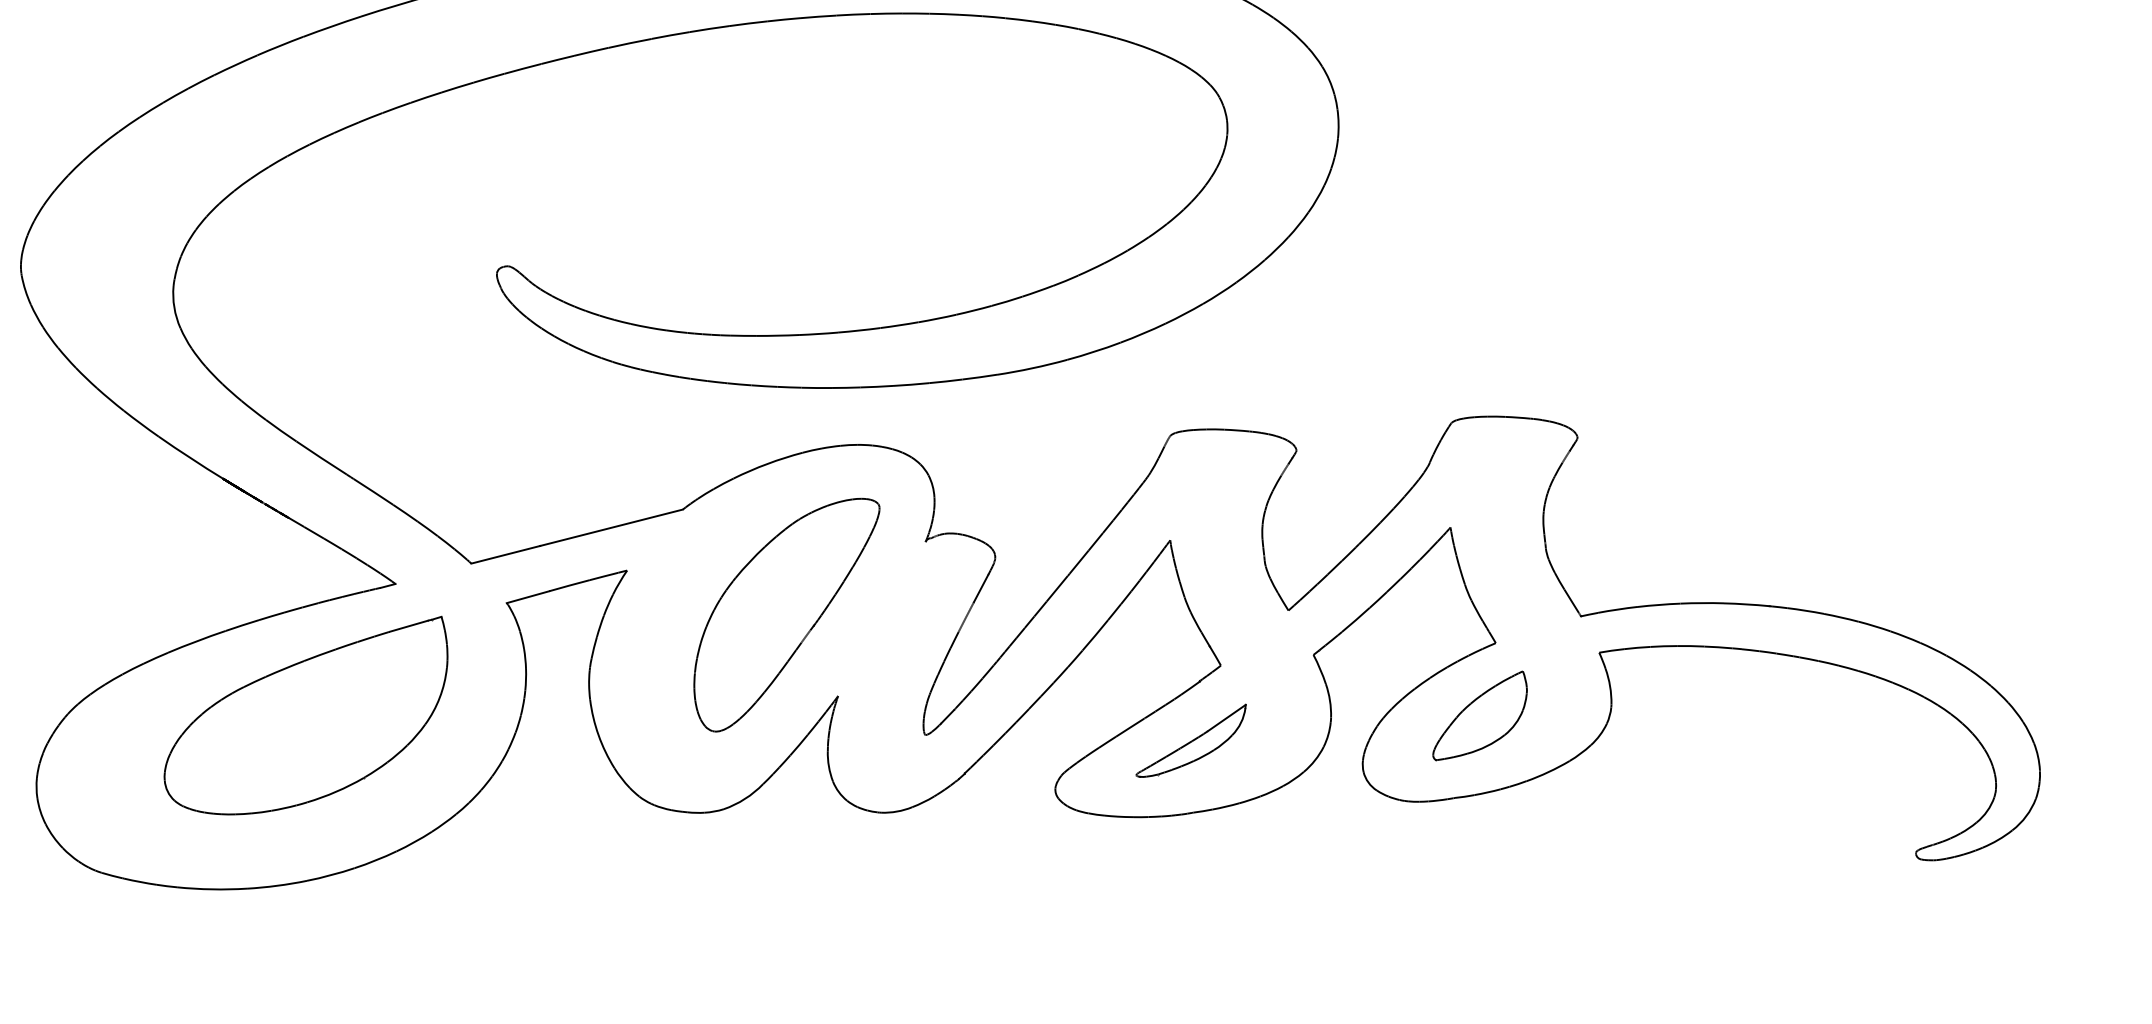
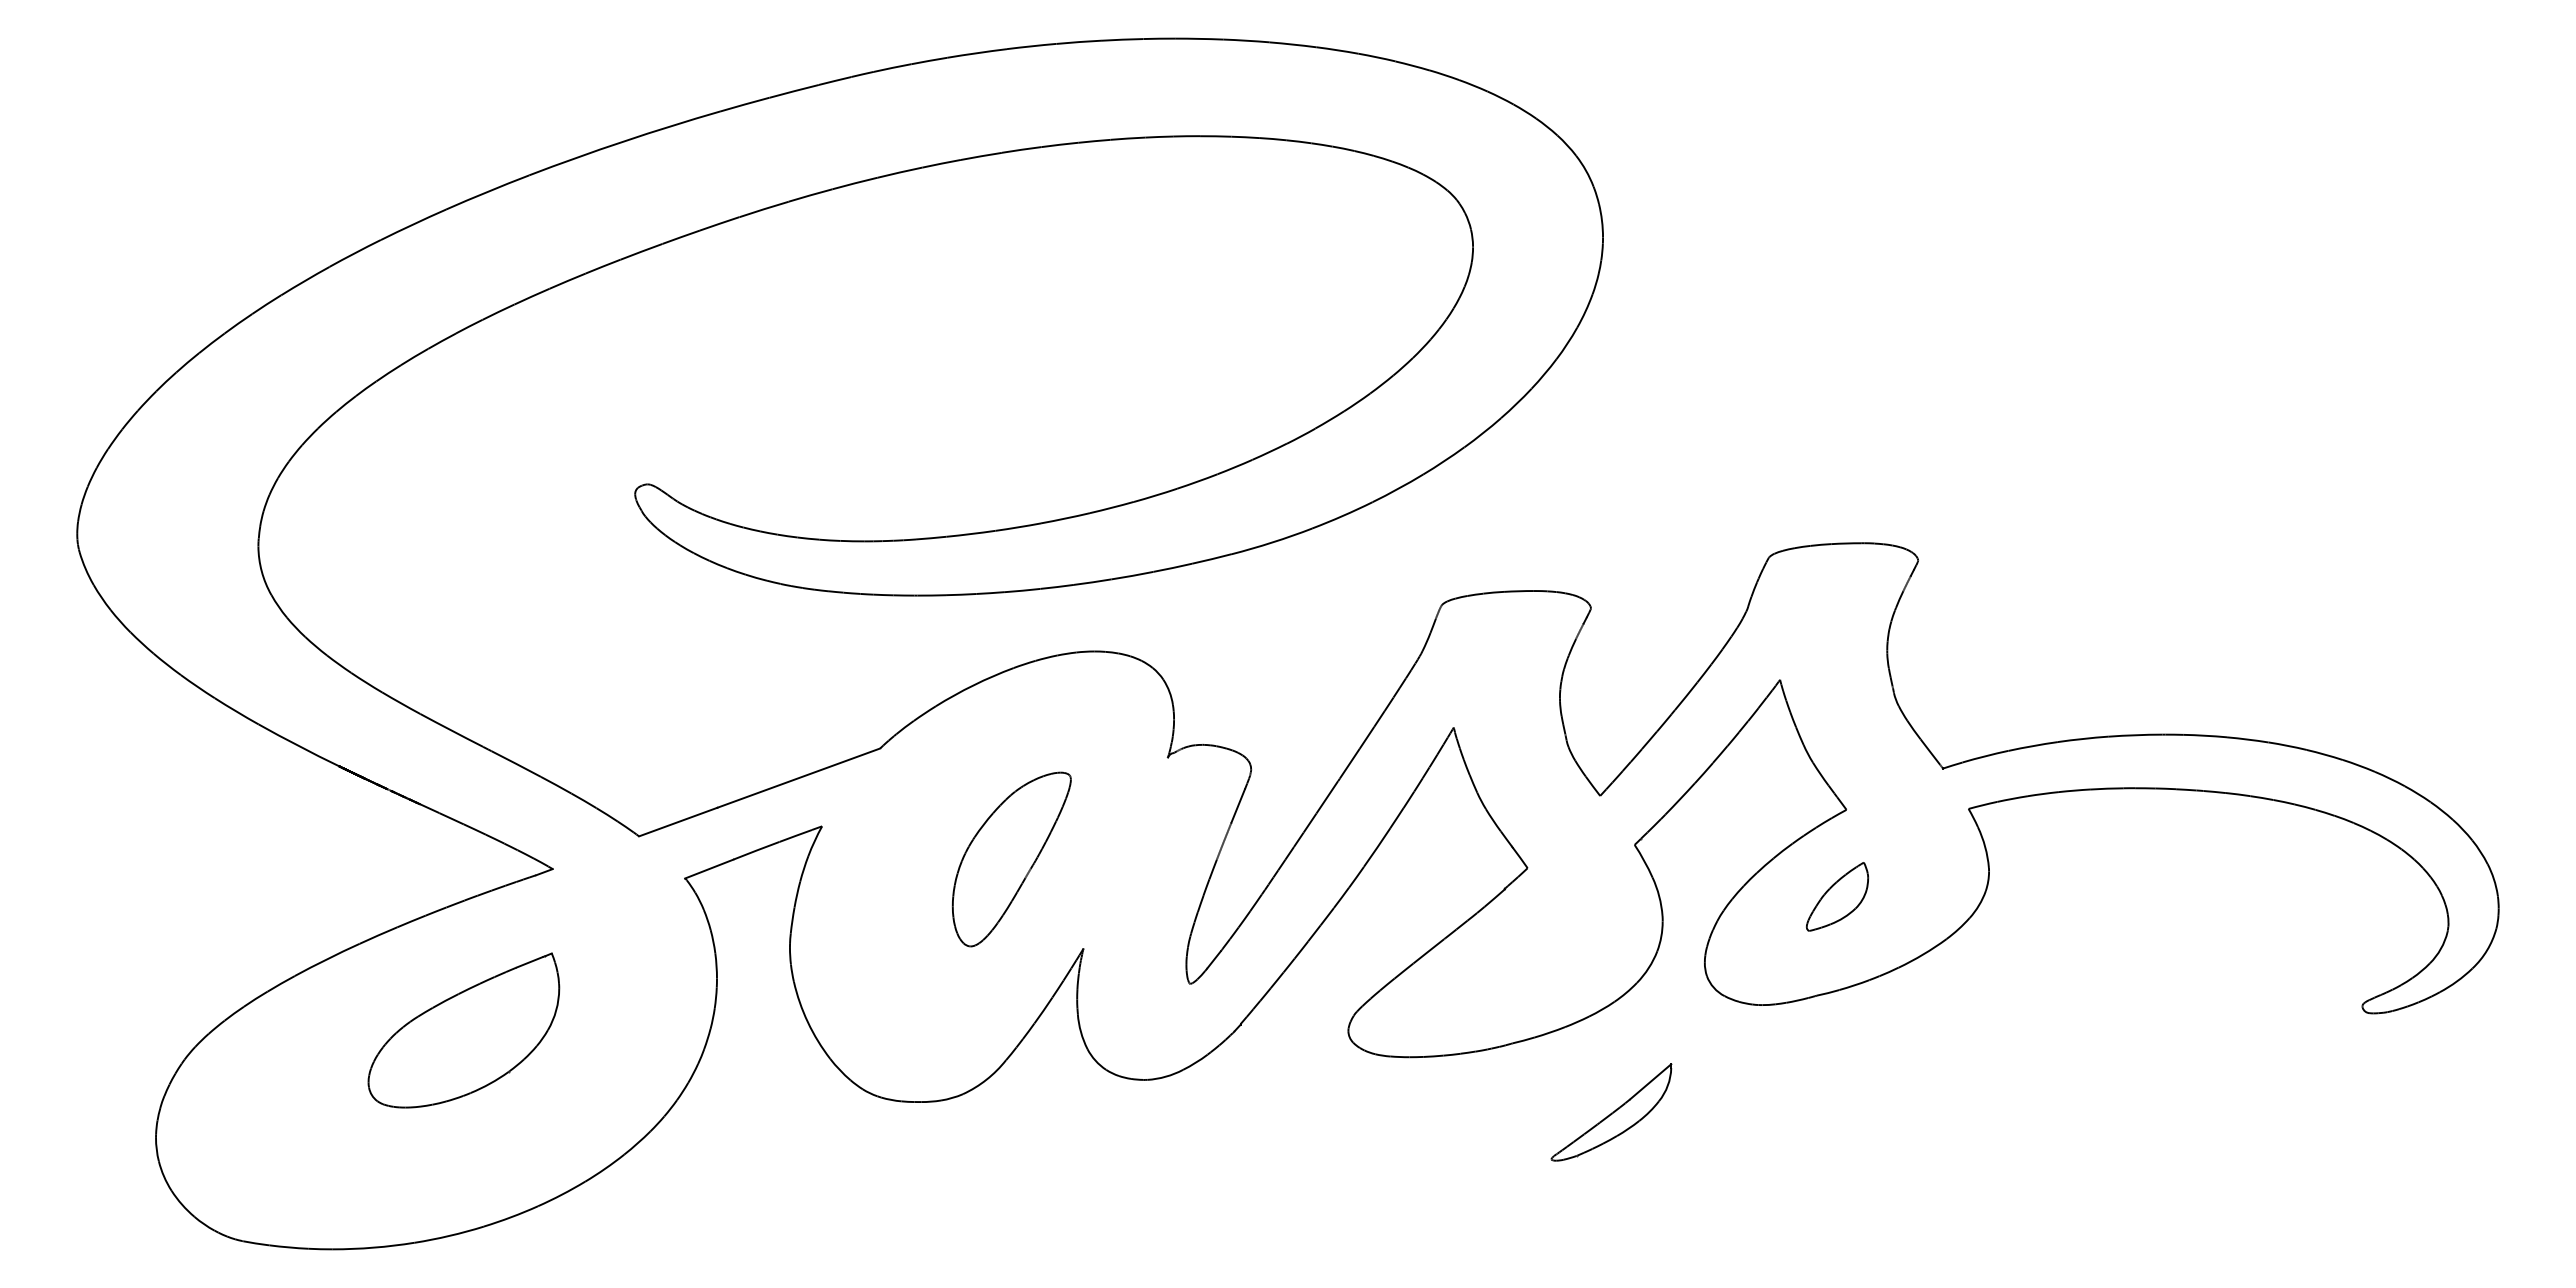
part: (784, 614) -> (1011, 859), size x0.6
part: (306, 713) -> (463, 1030), size x0.6
part: (1480, 715) -> (1837, 896), size x0.6
part: (1191, 740) -> (1611, 1112), moved

